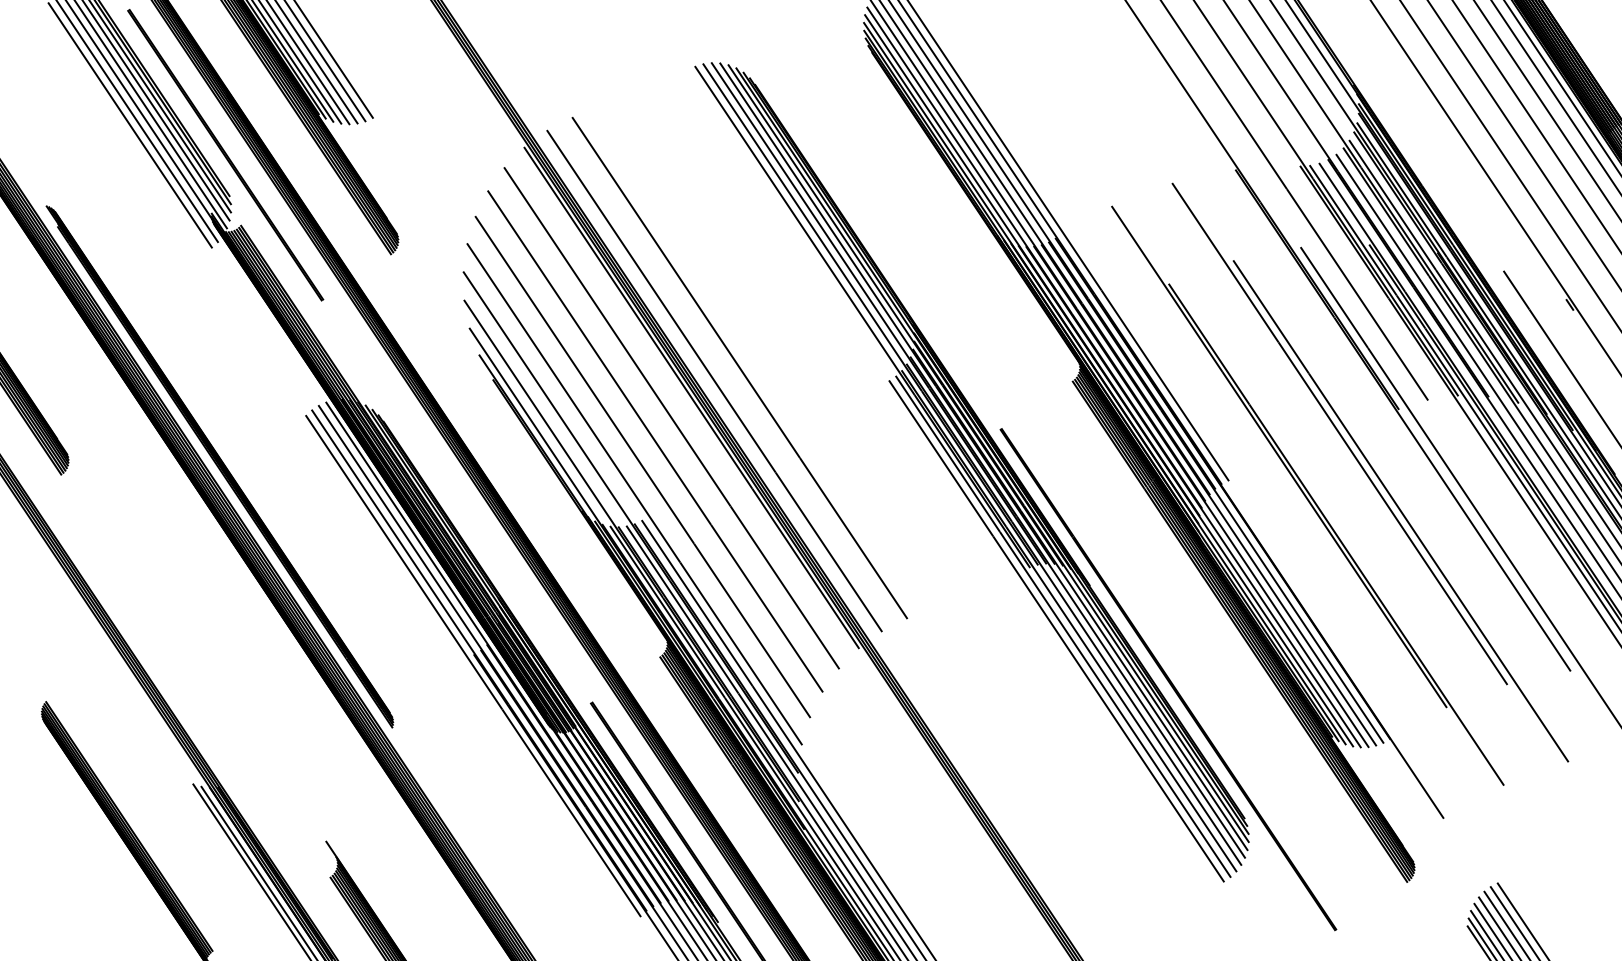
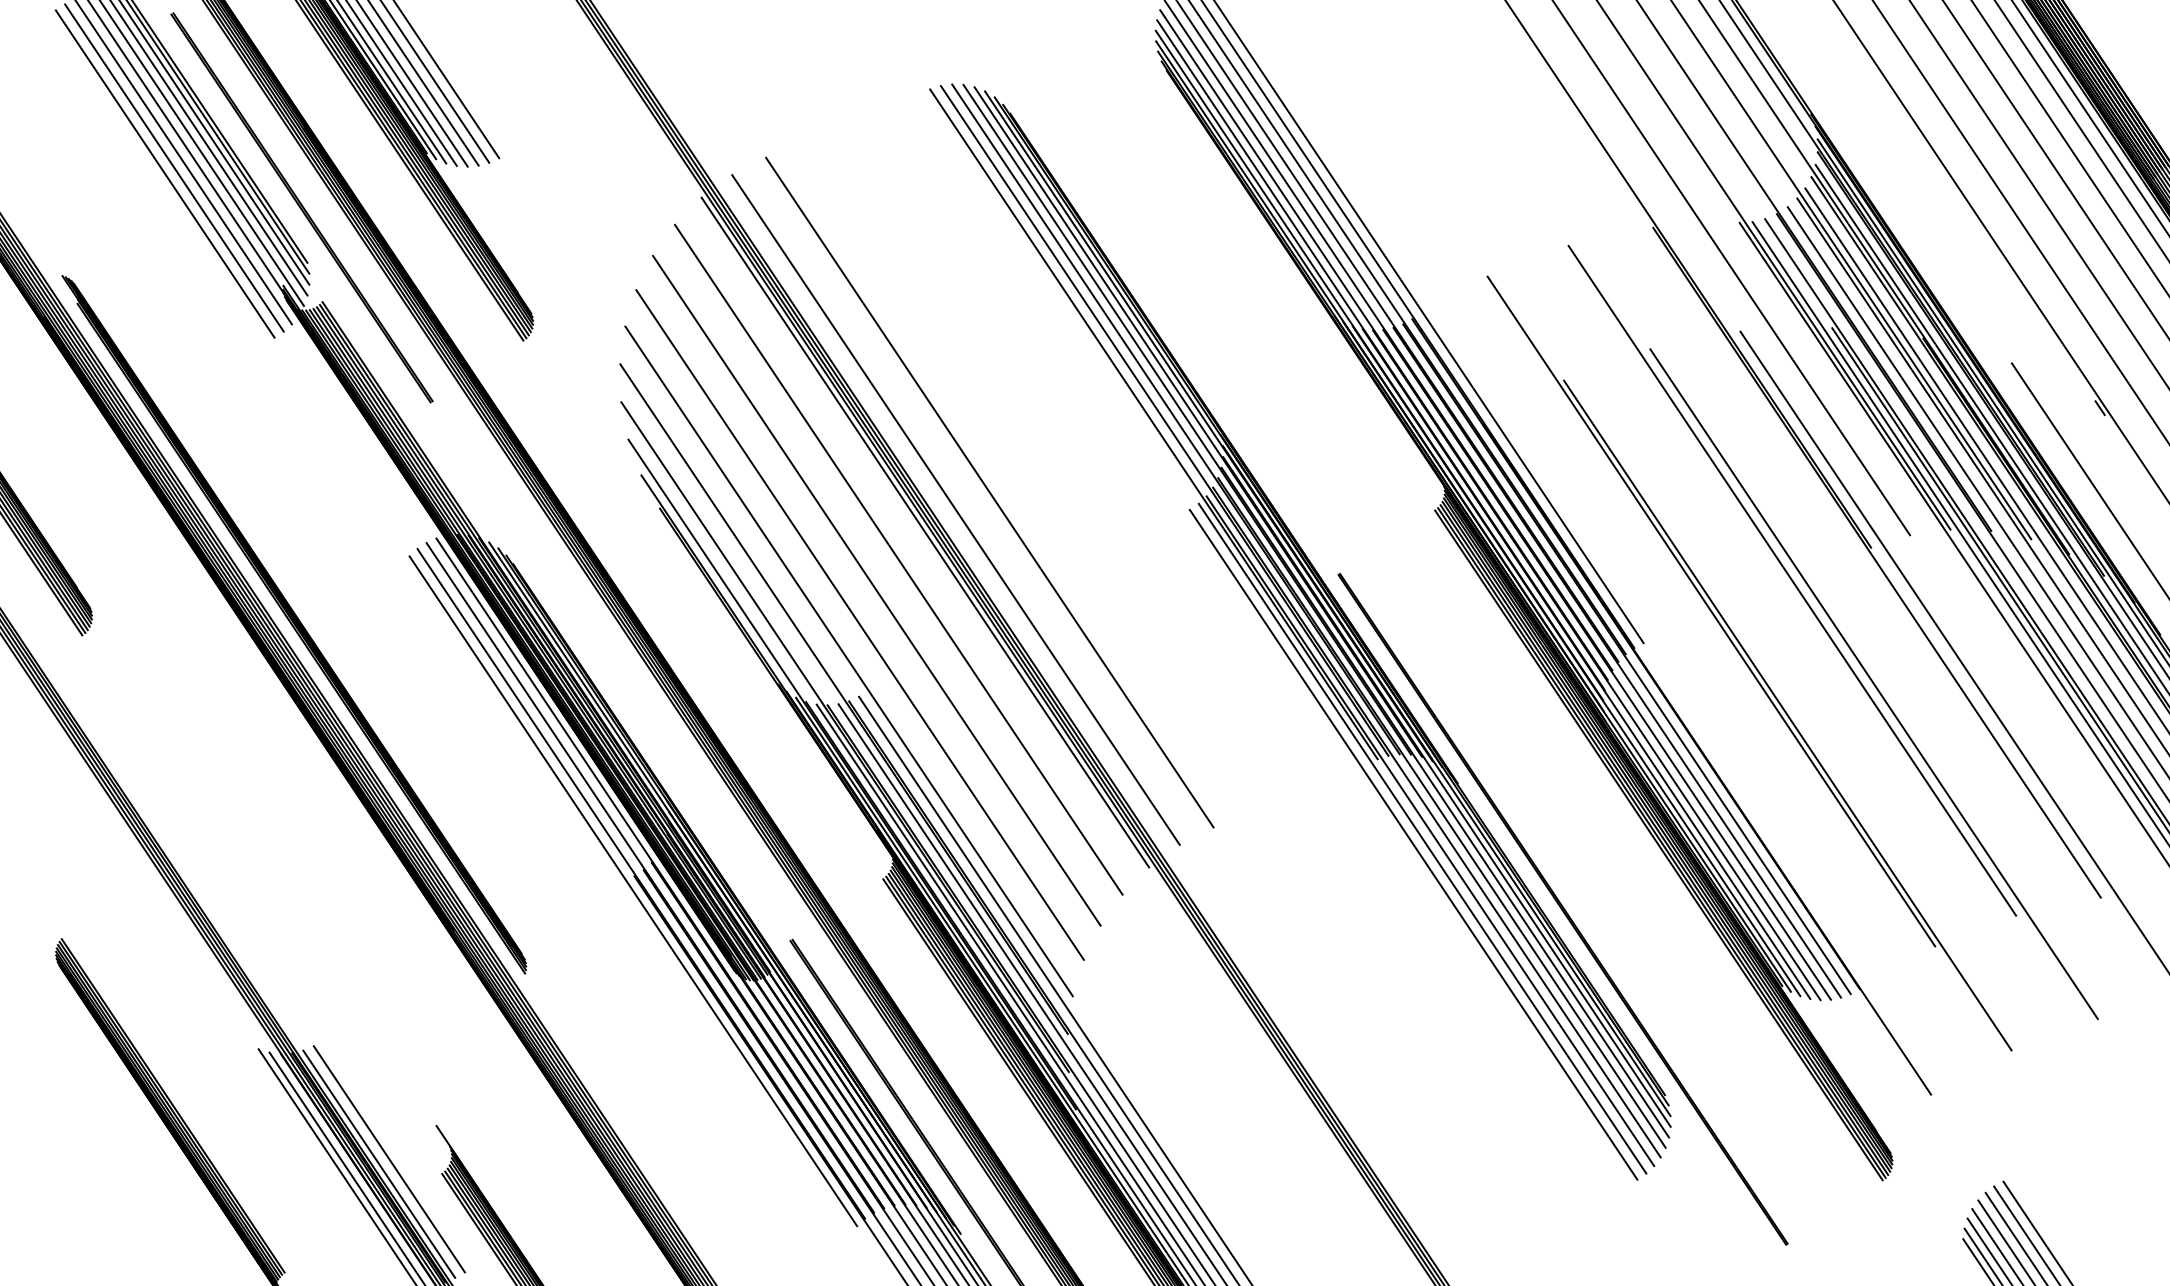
line: (123, 129) -> (165, 173), added
line: (291, 866) -> (389, 1159), added
line: (282, 869) -> (378, 1163), added

